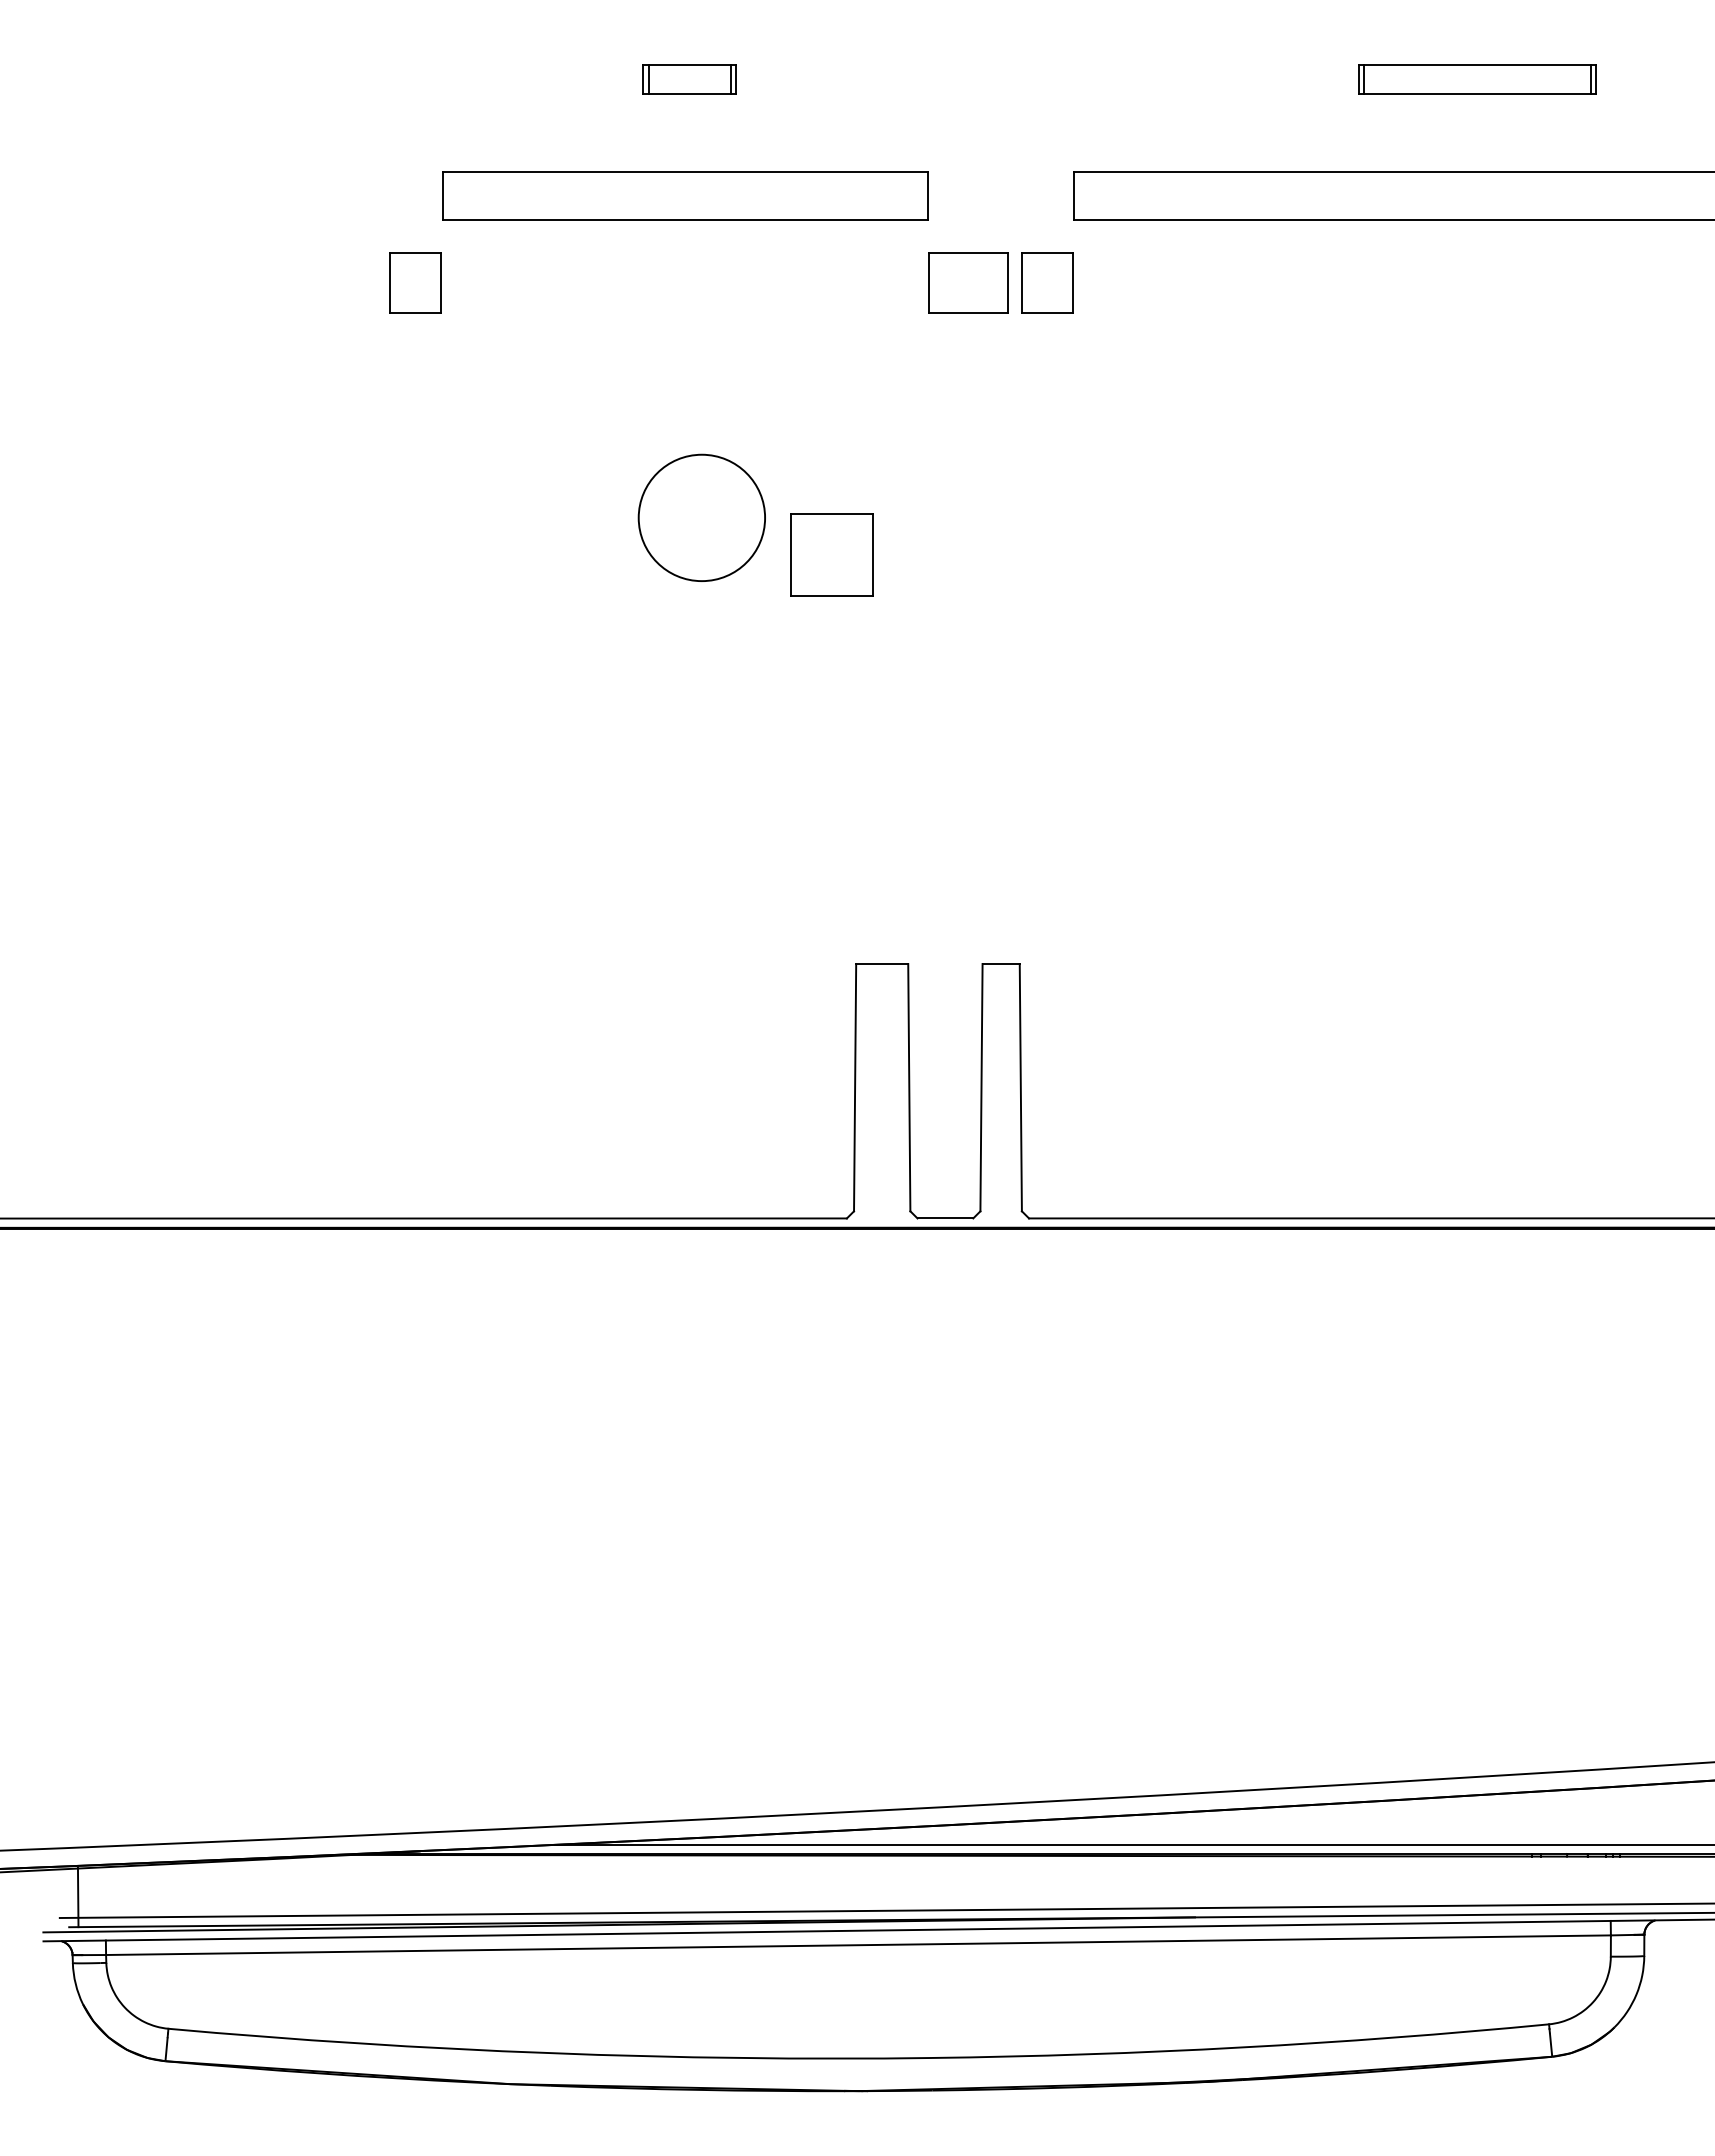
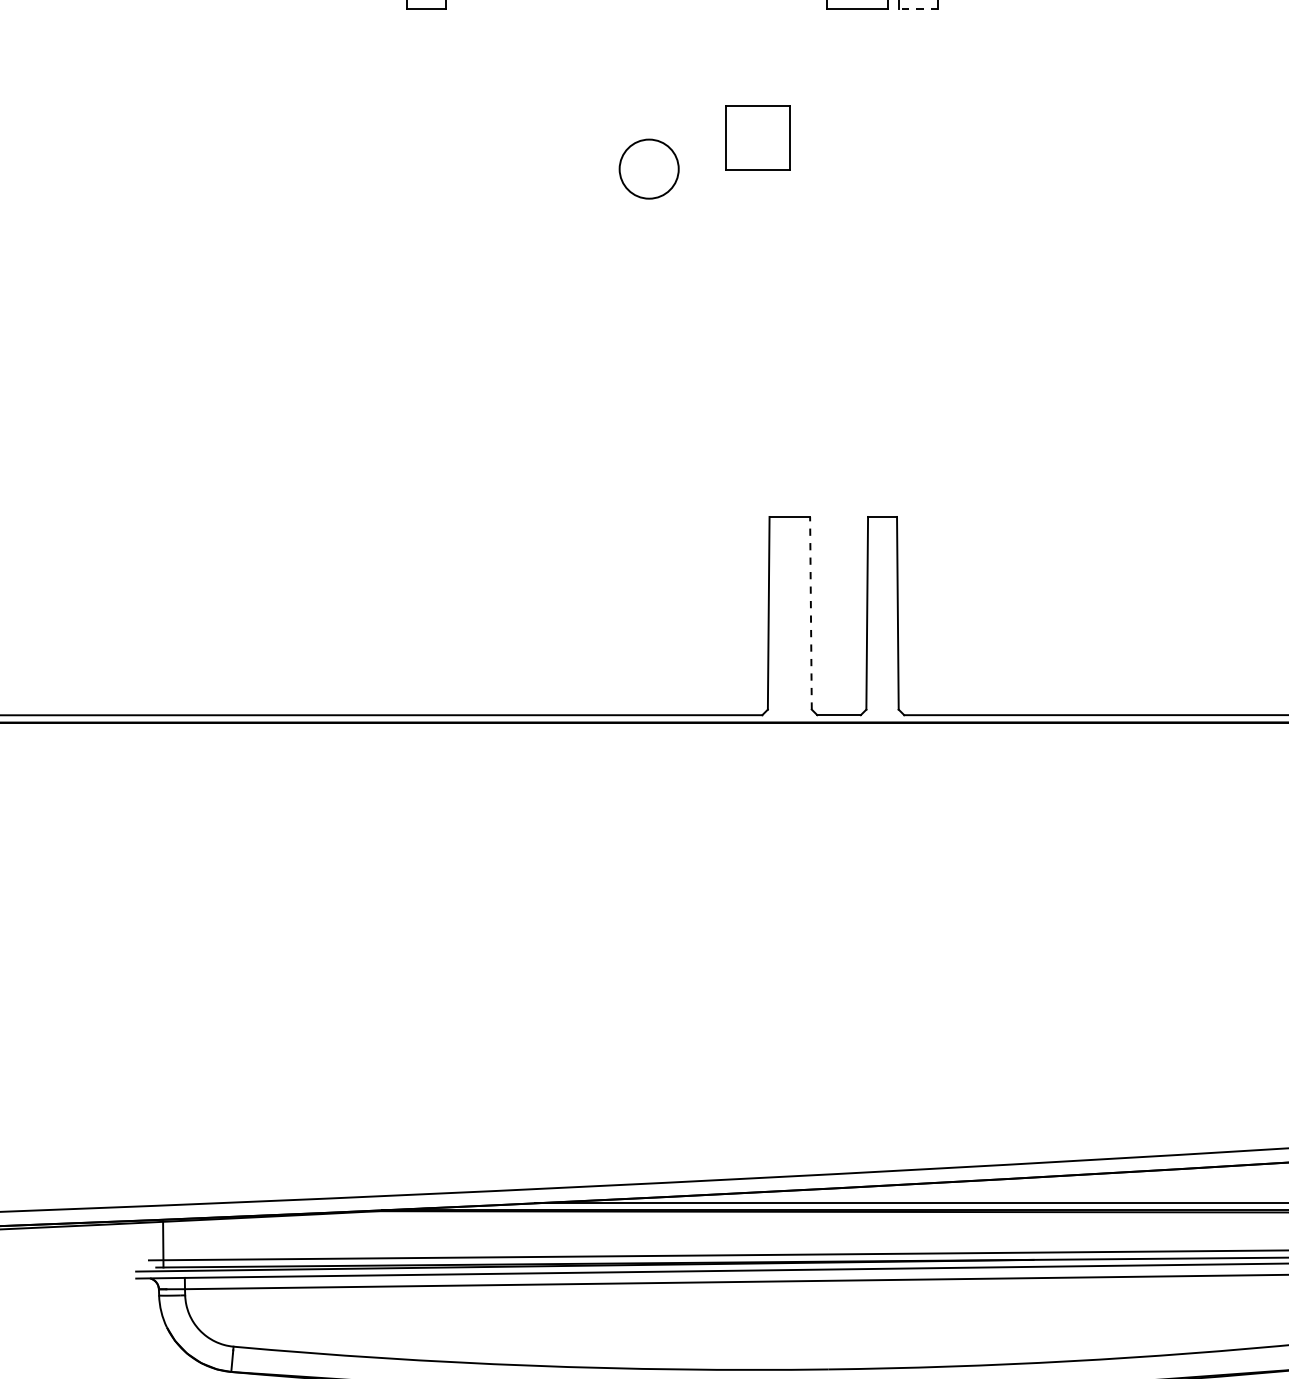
line: (1047, 312) -> (918, 9), solid -> dashed
circle: (701, 517) -> (649, 168), size x0.6
part: (831, 554) -> (757, 137), moved
line: (909, 1087) -> (811, 613), solid -> dashed

